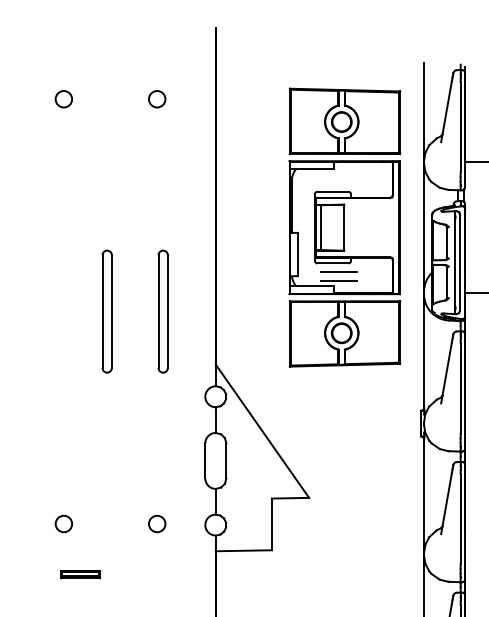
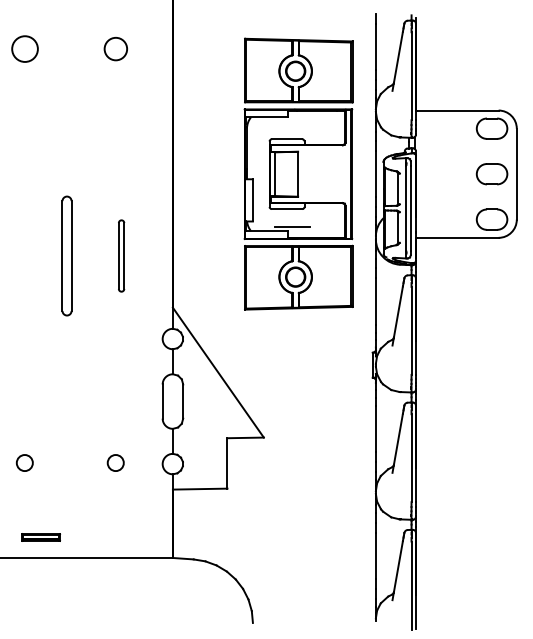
circle: (63, 98) -> (24, 48), size x1.6
circle: (156, 98) -> (115, 48), size x1.4
line: (338, 272) -> (292, 217), removed
part: (163, 311) -> (121, 255), size x0.6
part: (79, 574) -> (40, 537), moved

